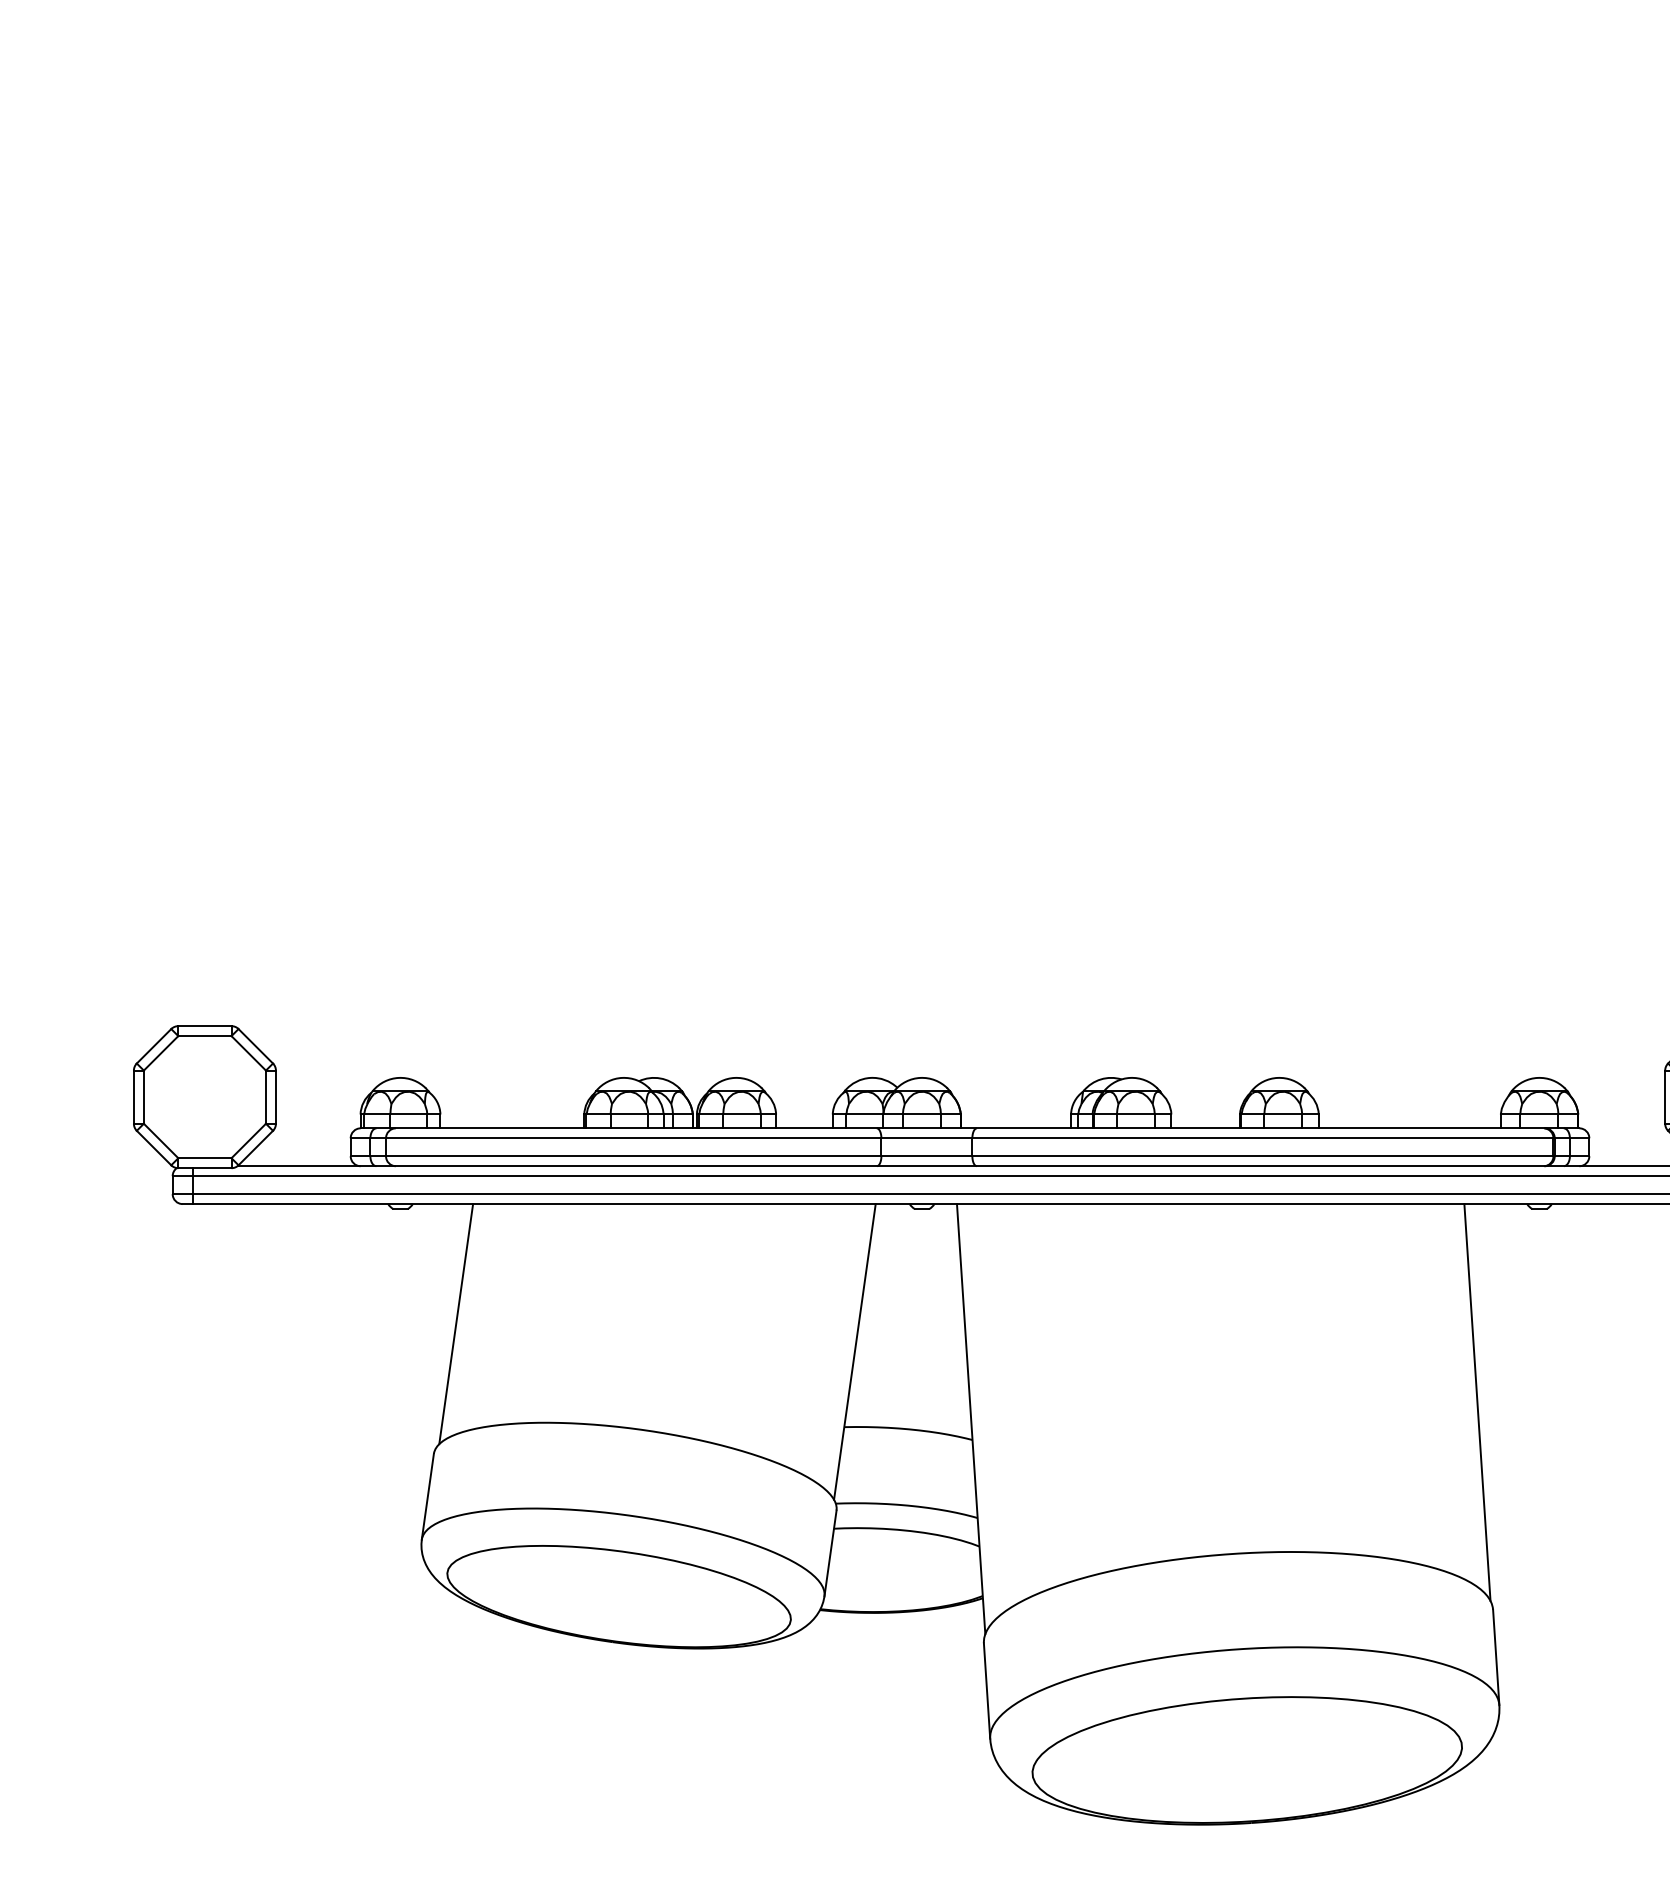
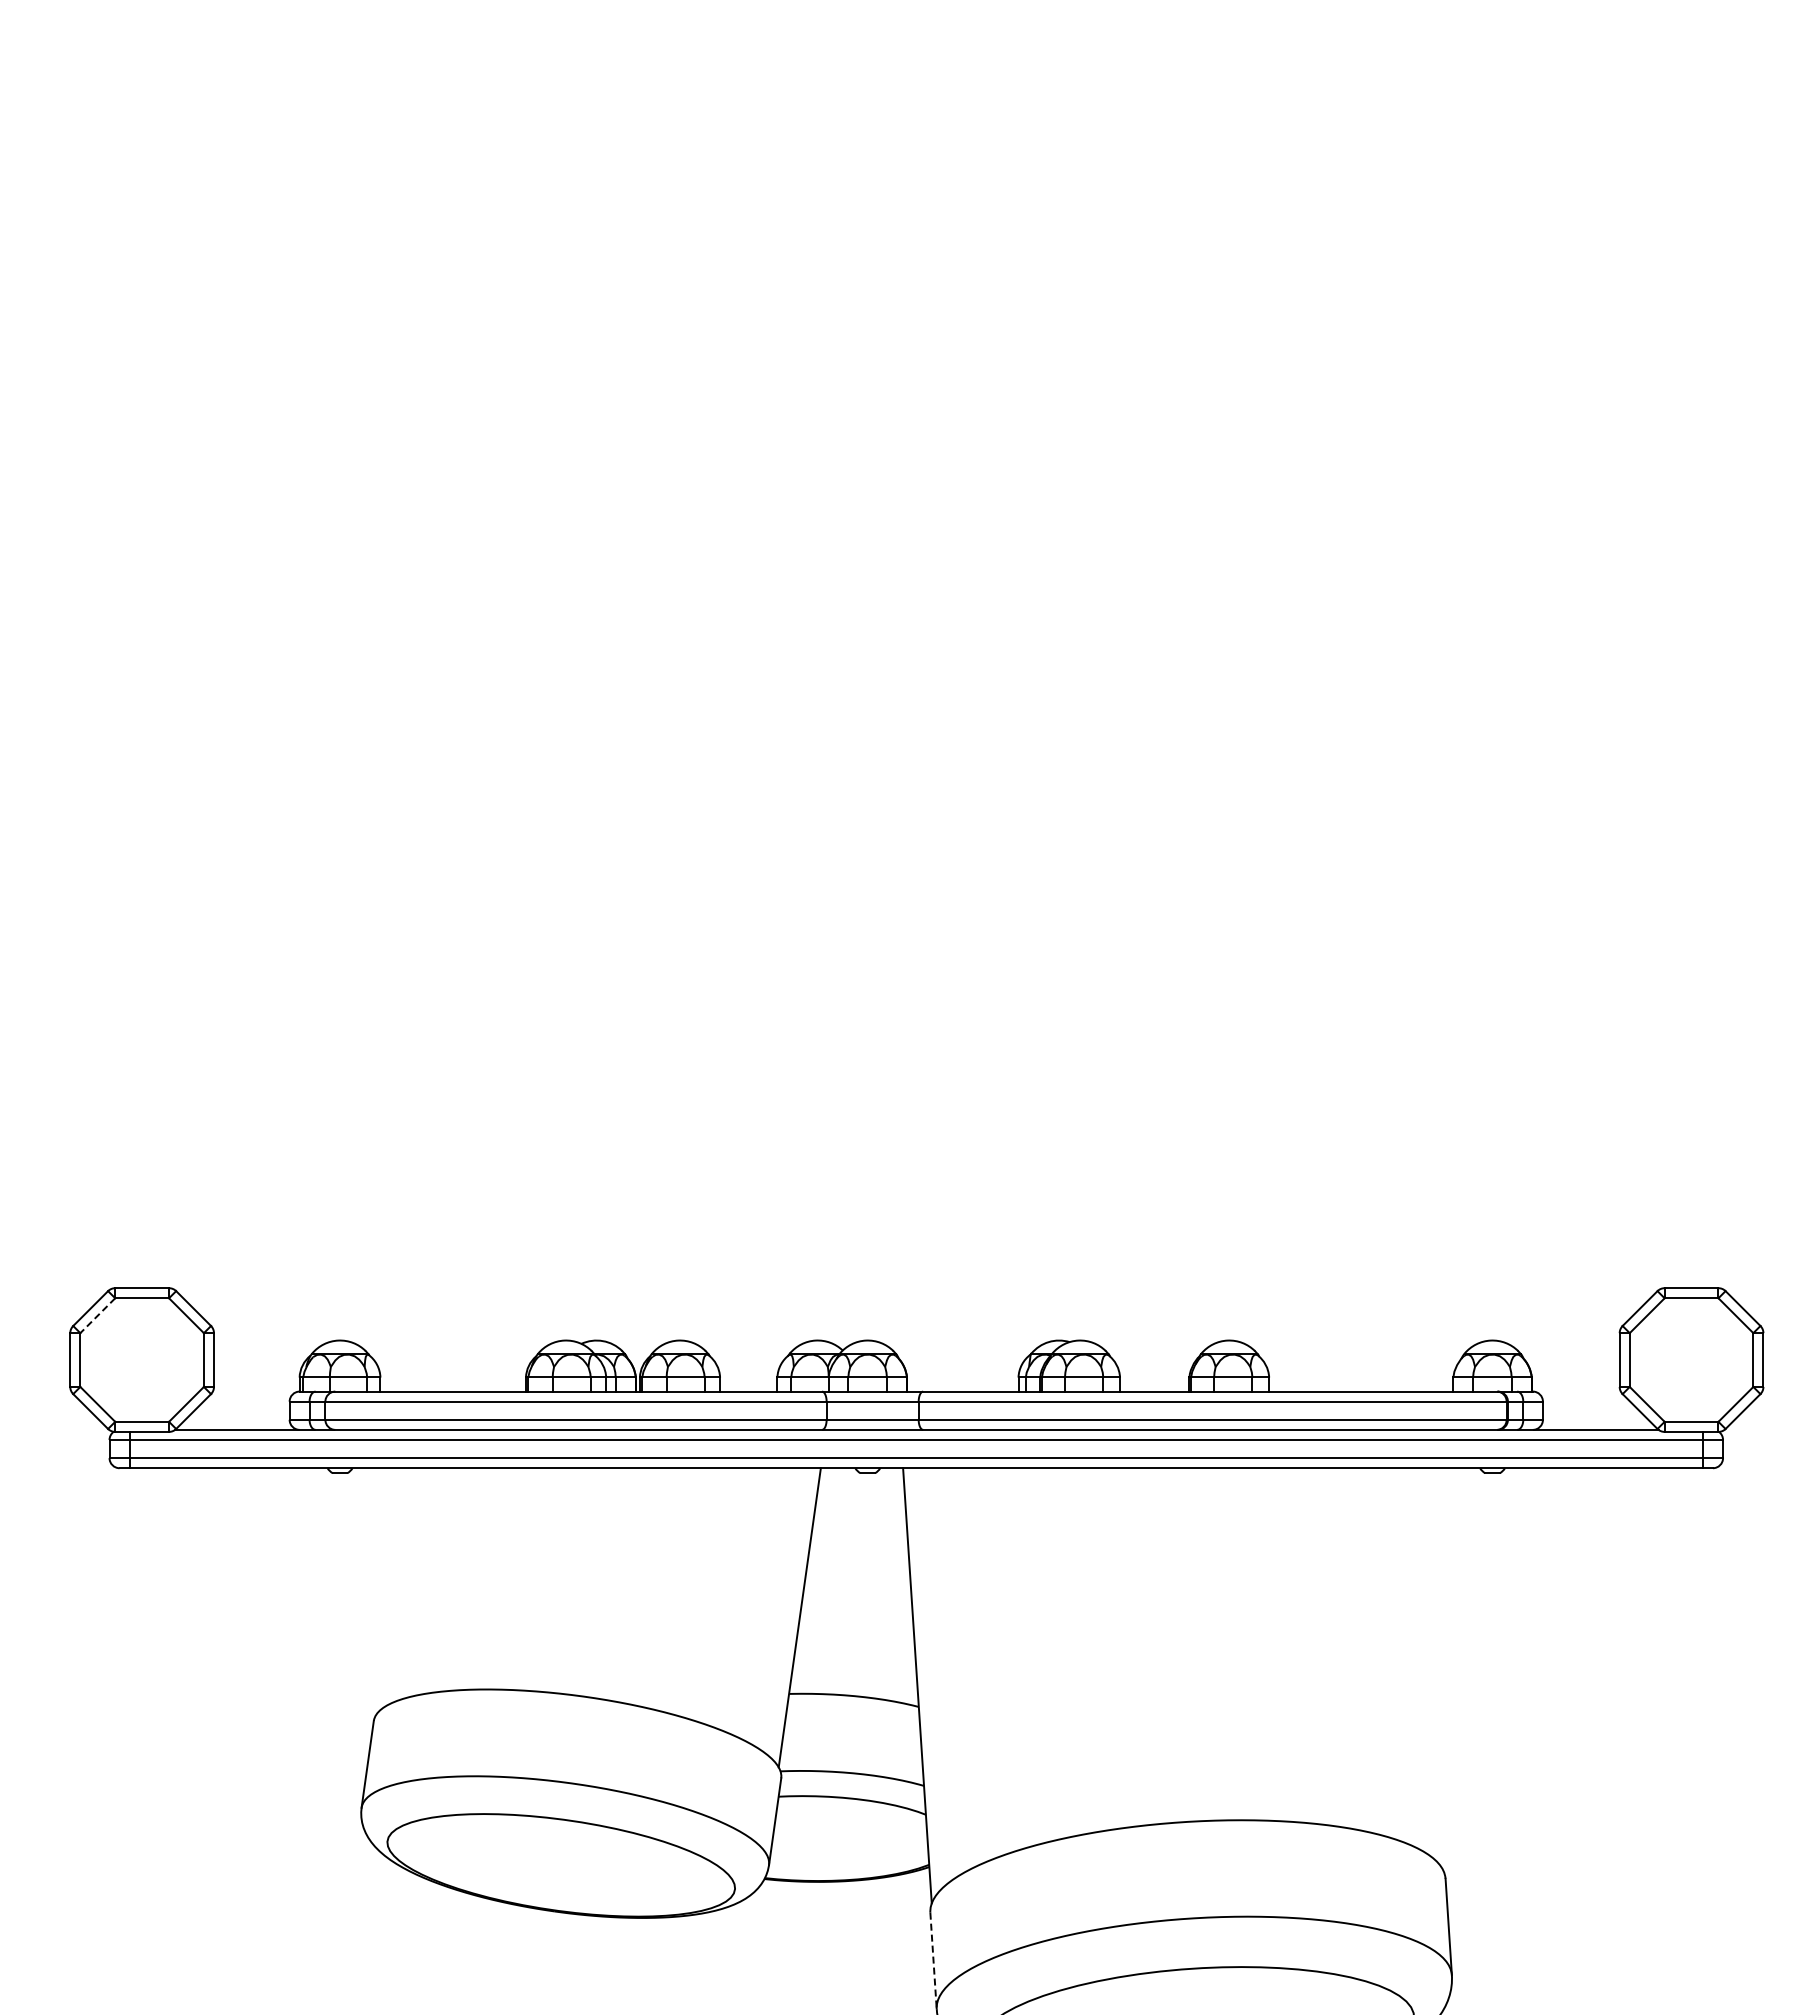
line: (160, 1053) -> (97, 1315), solid -> dashed
line: (456, 1323) -> (396, 1589), removed
line: (1477, 1402) -> (1429, 1668), removed
line: (987, 1691) -> (933, 1961), solid -> dashed

